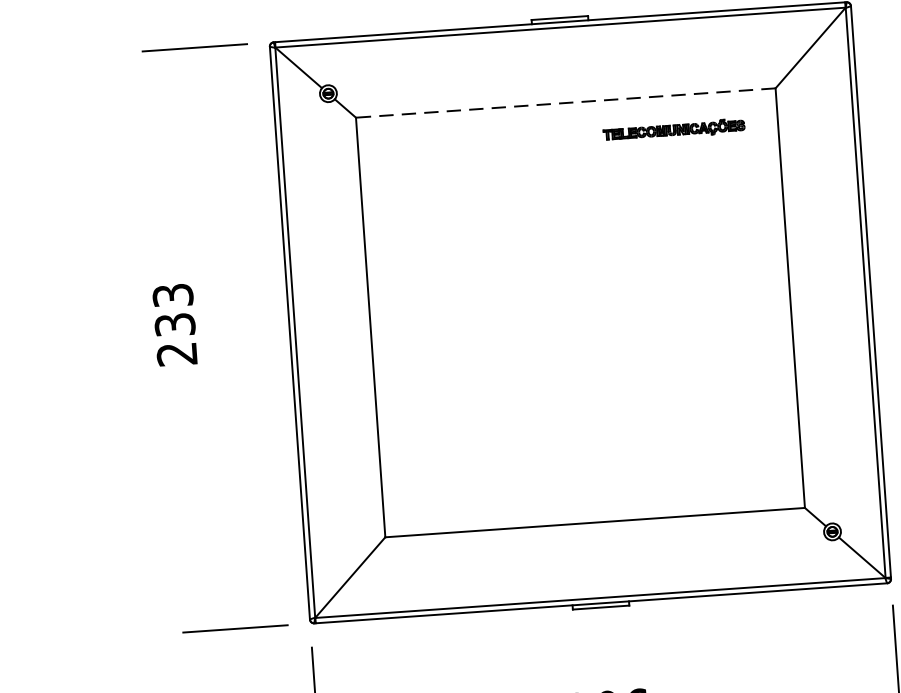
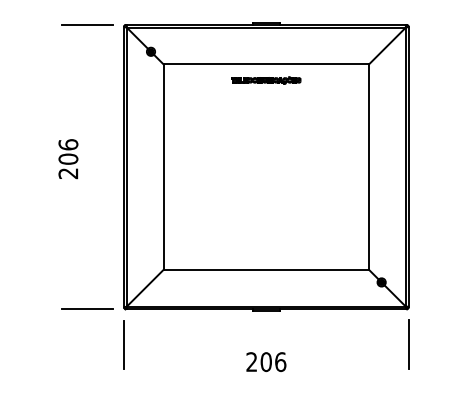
line: (566, 103) -> (266, 64), dashed -> solid
part: (674, 130) -> (266, 80), moved
text: (174, 309) -> (68, 151), 233 -> 206

